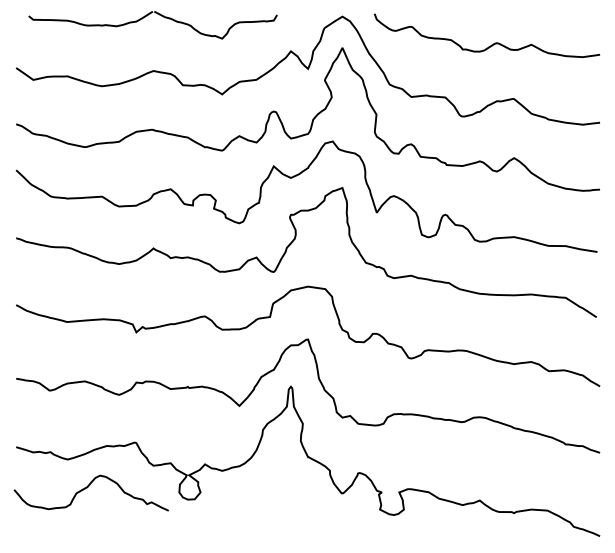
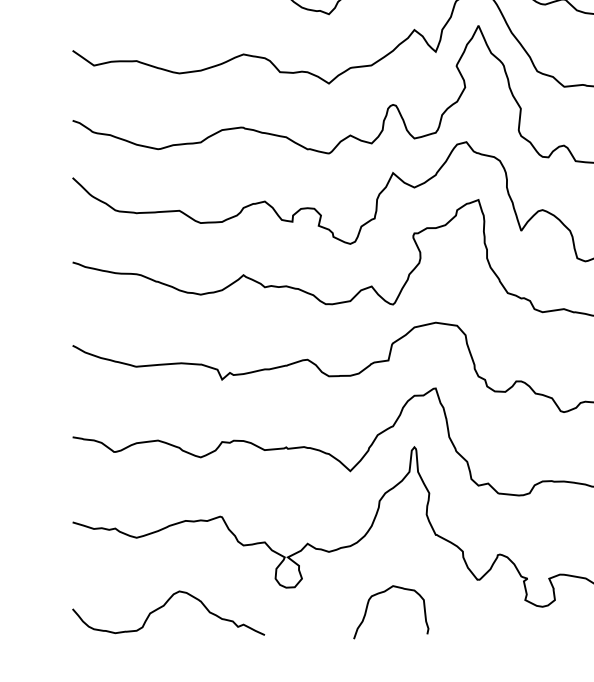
curve: (87, 488) -> (163, 607), moved
curve: (265, 504) -> (382, 593), added

